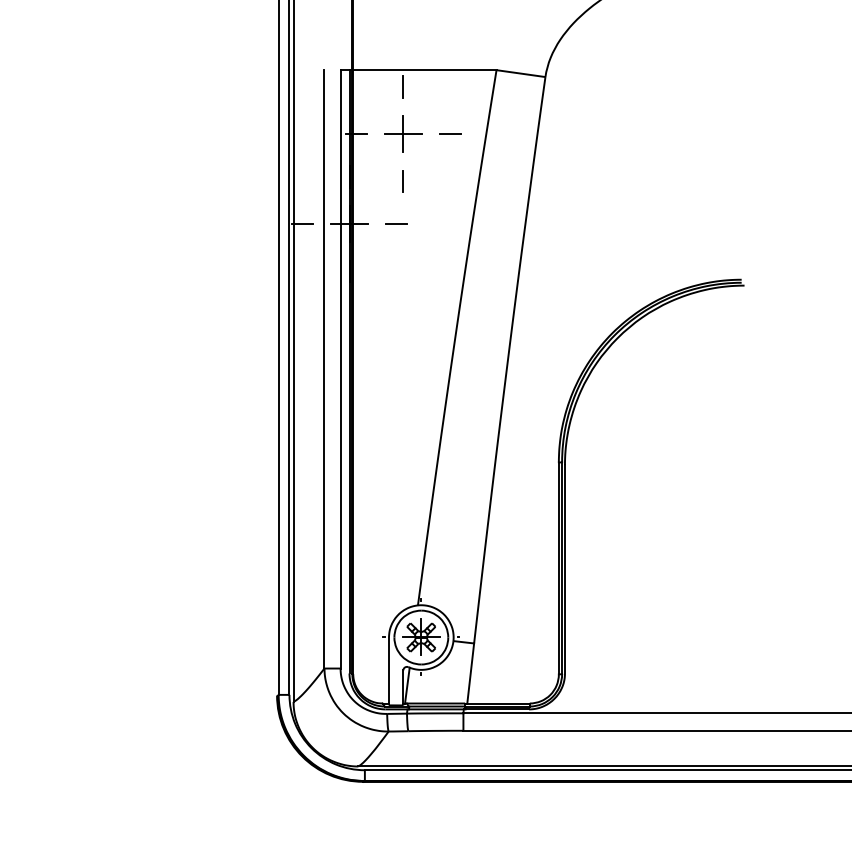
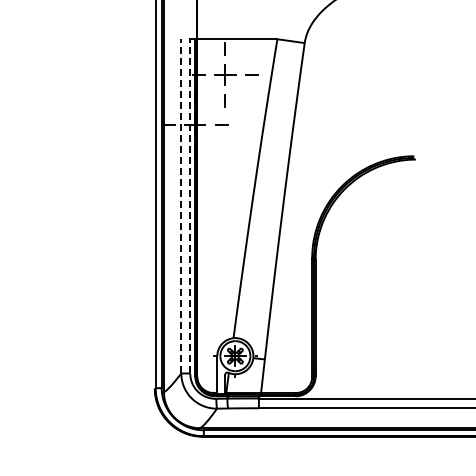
line: (324, 367) -> (181, 205), solid -> dashed
line: (340, 367) -> (190, 205), solid -> dashed

